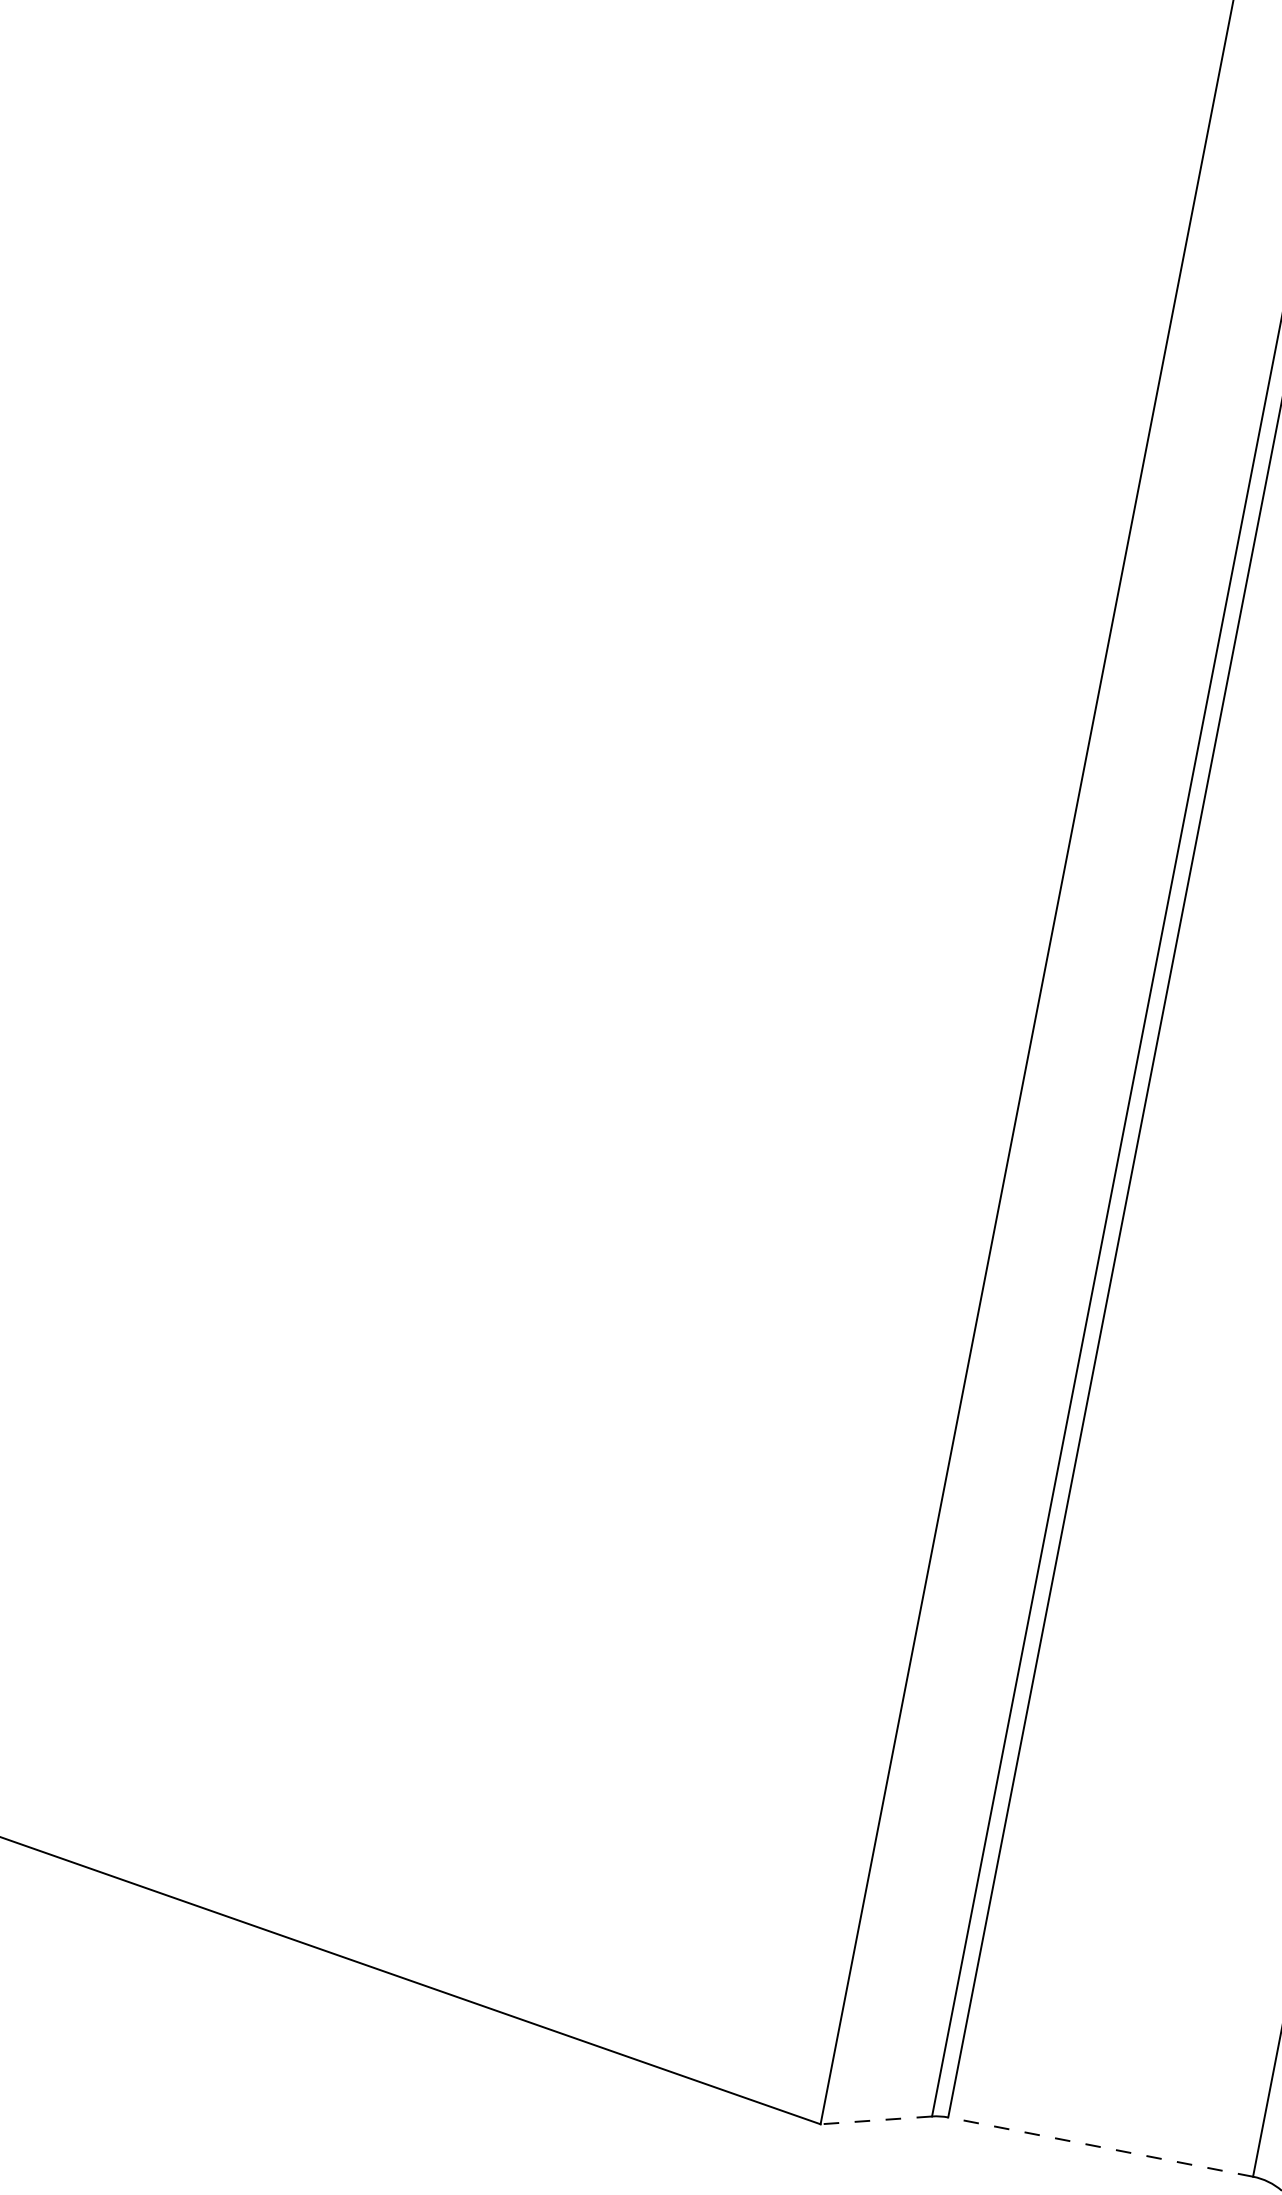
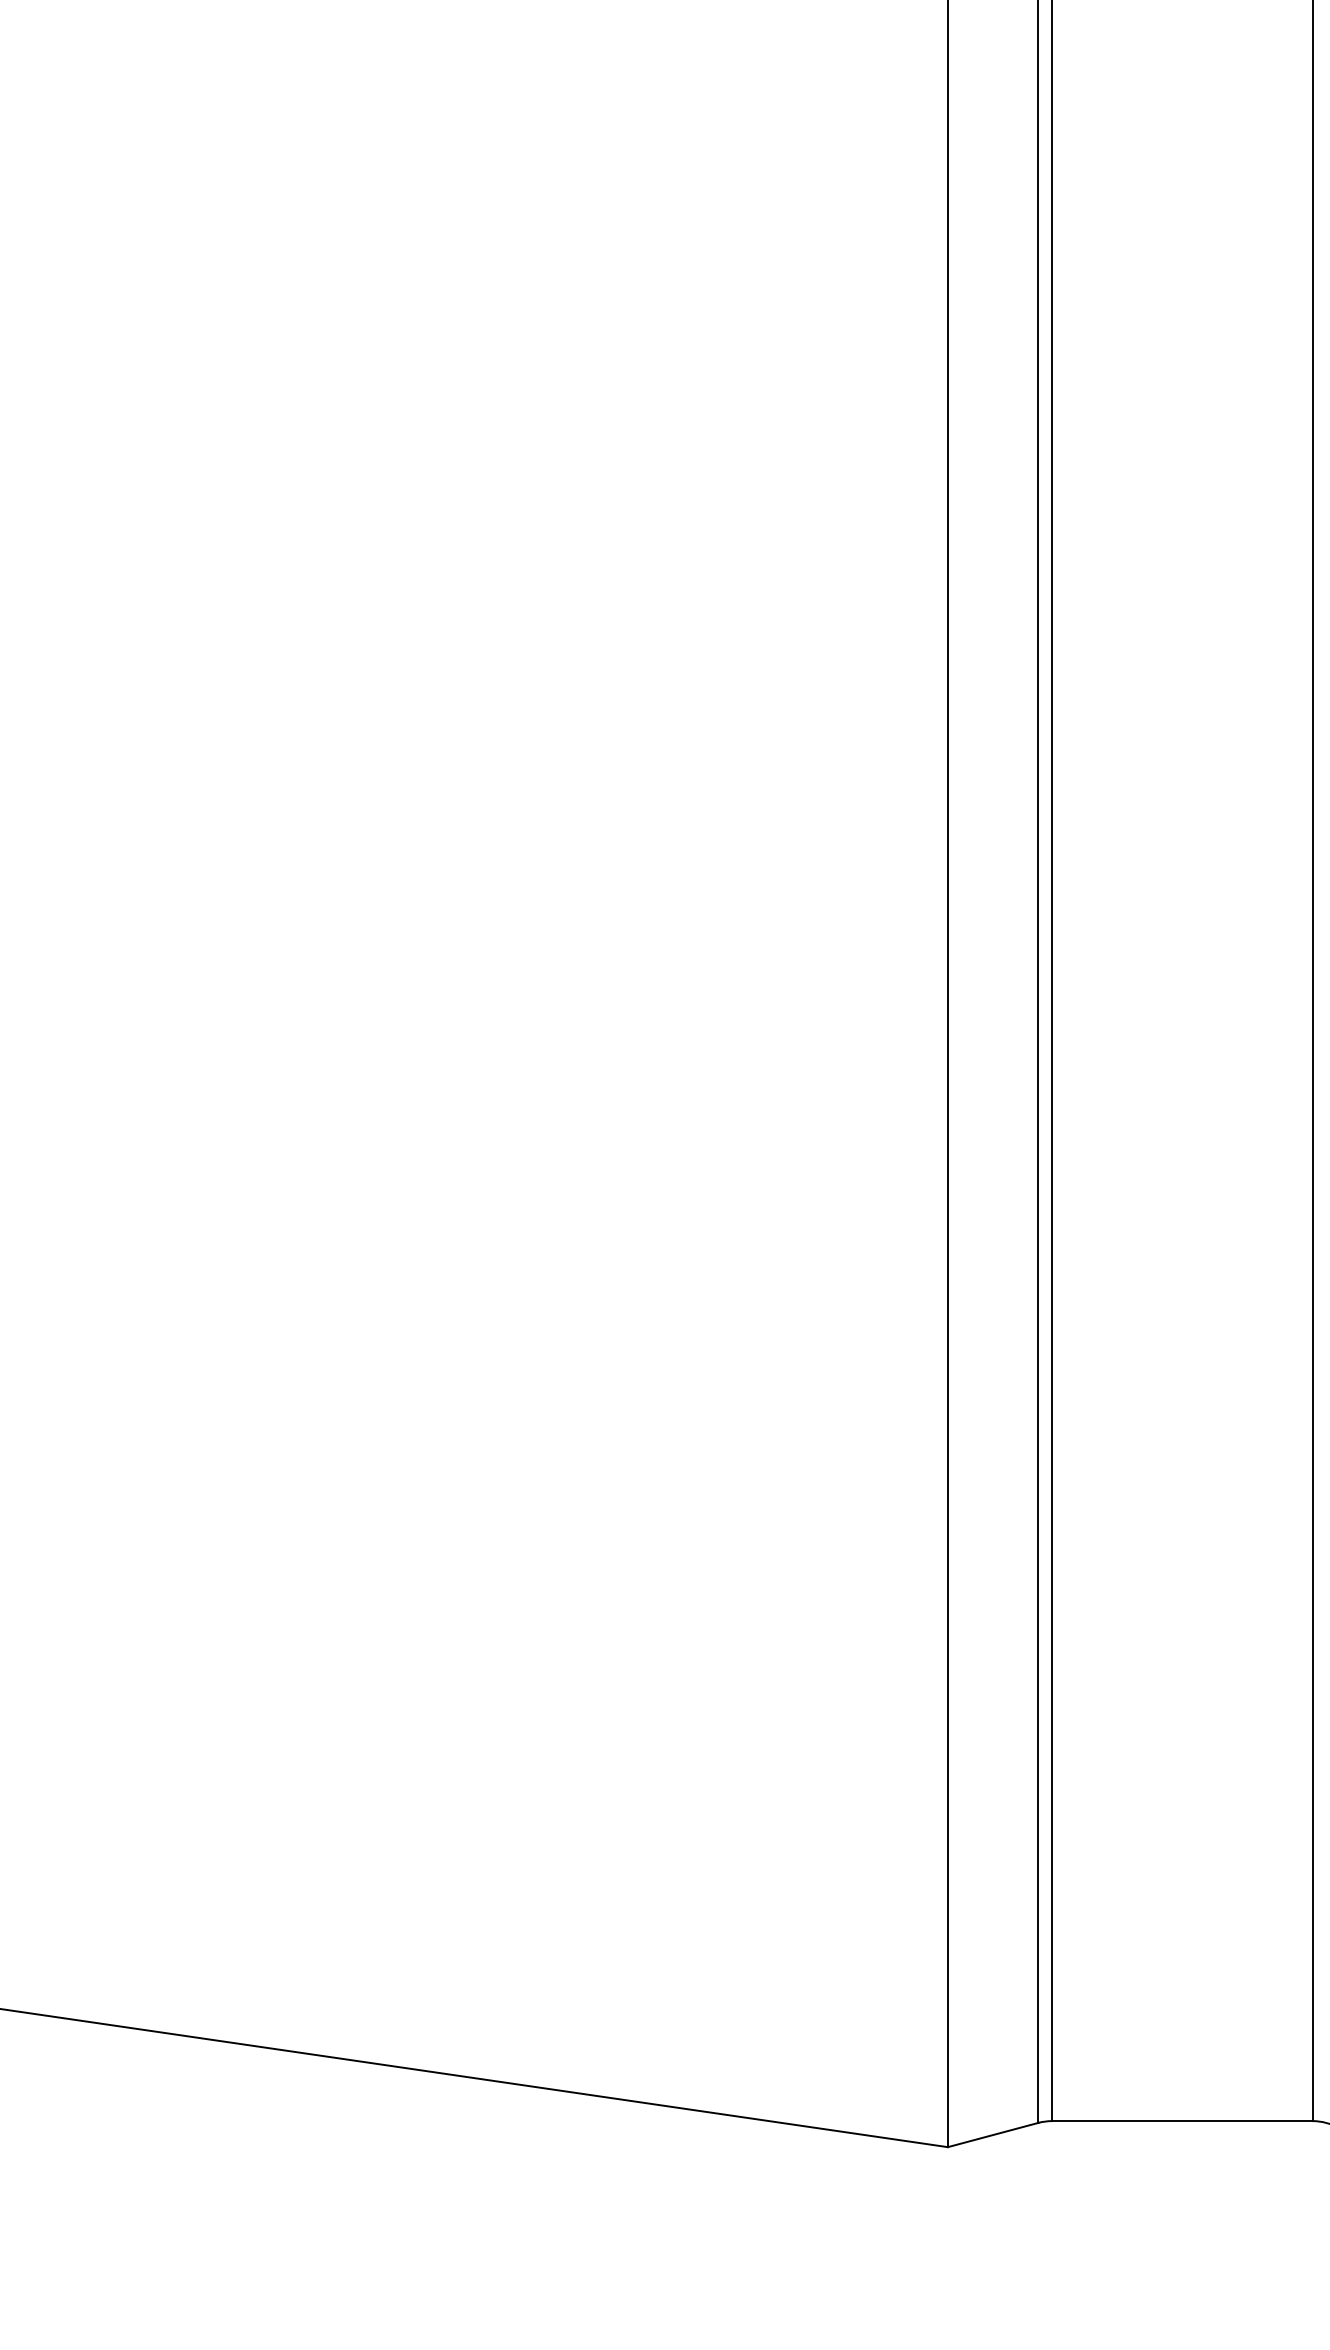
line: (876, 2121) -> (993, 2135), dashed -> solid
line: (1099, 2147) -> (1181, 2121), dashed -> solid

